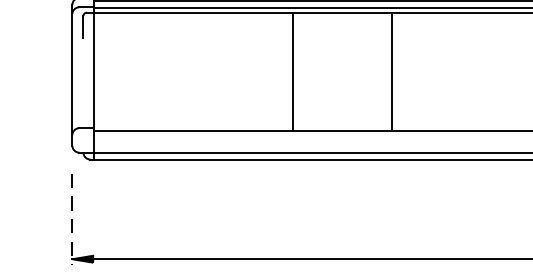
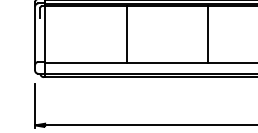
line: (292, 71) -> (126, 34), moved
line: (391, 71) -> (207, 34), moved
line: (73, 220) -> (35, 106), dashed -> solid

